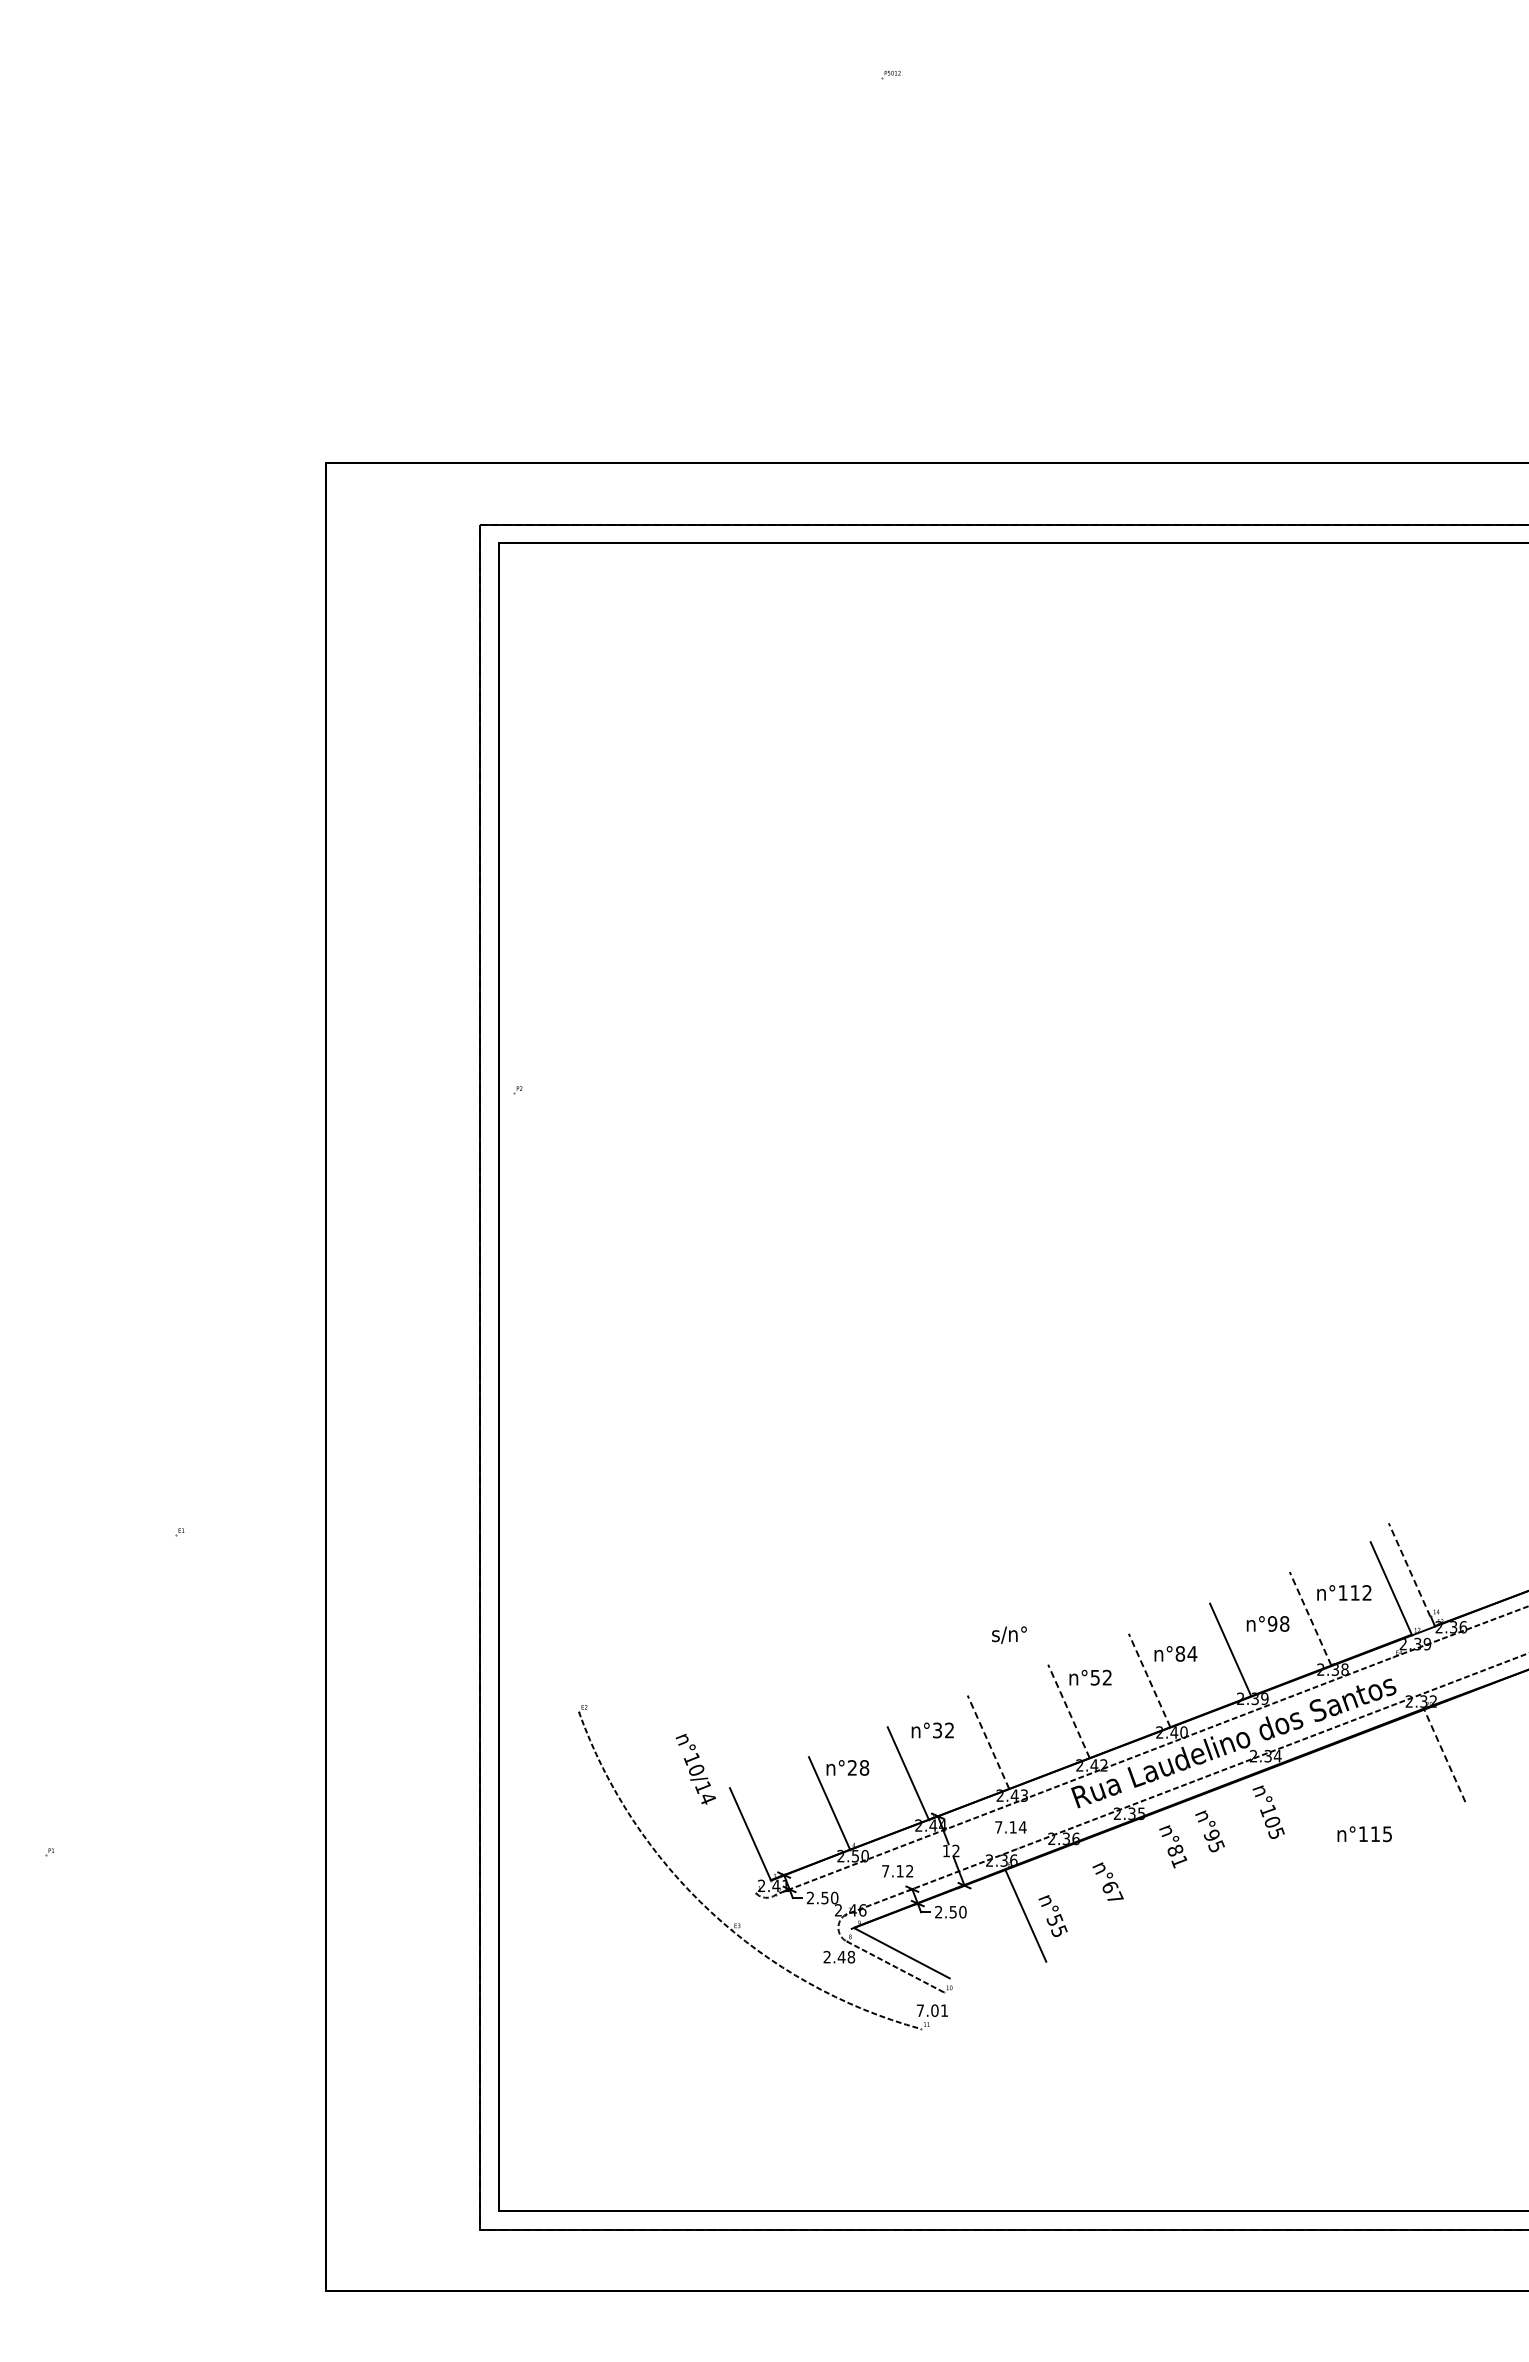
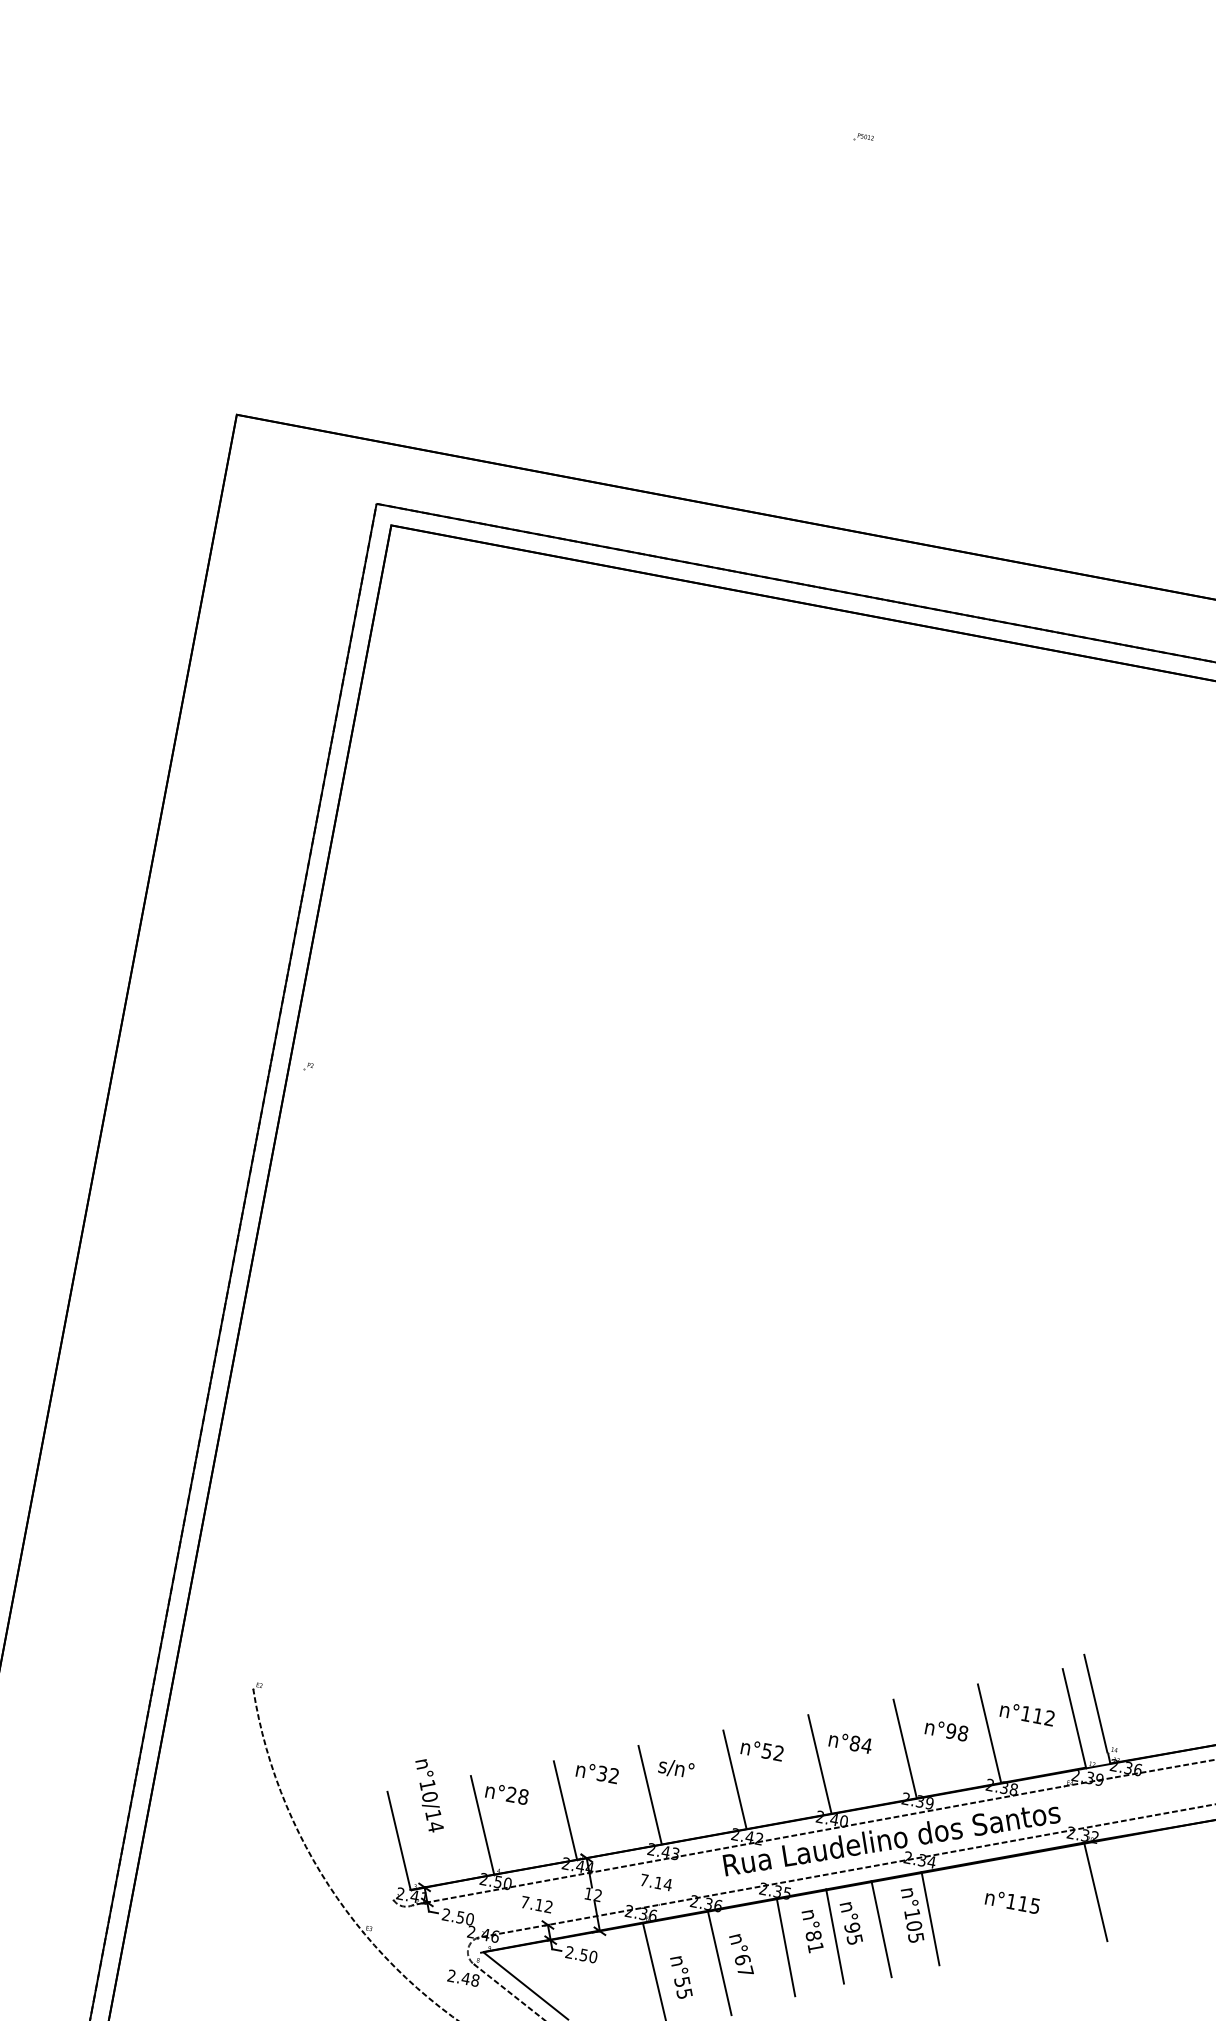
line: (1409, 1569) -> (1095, 1703), dashed -> solid
line: (1310, 1618) -> (989, 1732), dashed -> solid
text: (1009, 1634) -> (676, 1768), moved
line: (1149, 1680) -> (819, 1763), dashed -> solid
line: (1068, 1710) -> (734, 1778), dashed -> solid
line: (988, 1741) -> (650, 1794), dashed -> solid
line: (1444, 1754) -> (1095, 1891), dashed -> solid
text: (695, 1769) -> (429, 1795), moved
line: (1286, 1811) -> (930, 1918), added
line: (1240, 1831) -> (881, 1929), added
text: (1364, 1834) -> (1012, 1902), moved
line: (1196, 1846) -> (835, 1935), added
line: (1150, 1866) -> (786, 1946), added
line: (1087, 1894) -> (719, 1962), added

